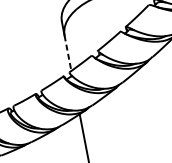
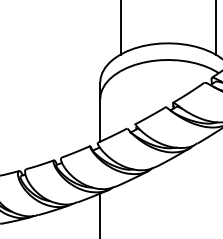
line: (68, 53) -> (100, 120), dashed -> solid

